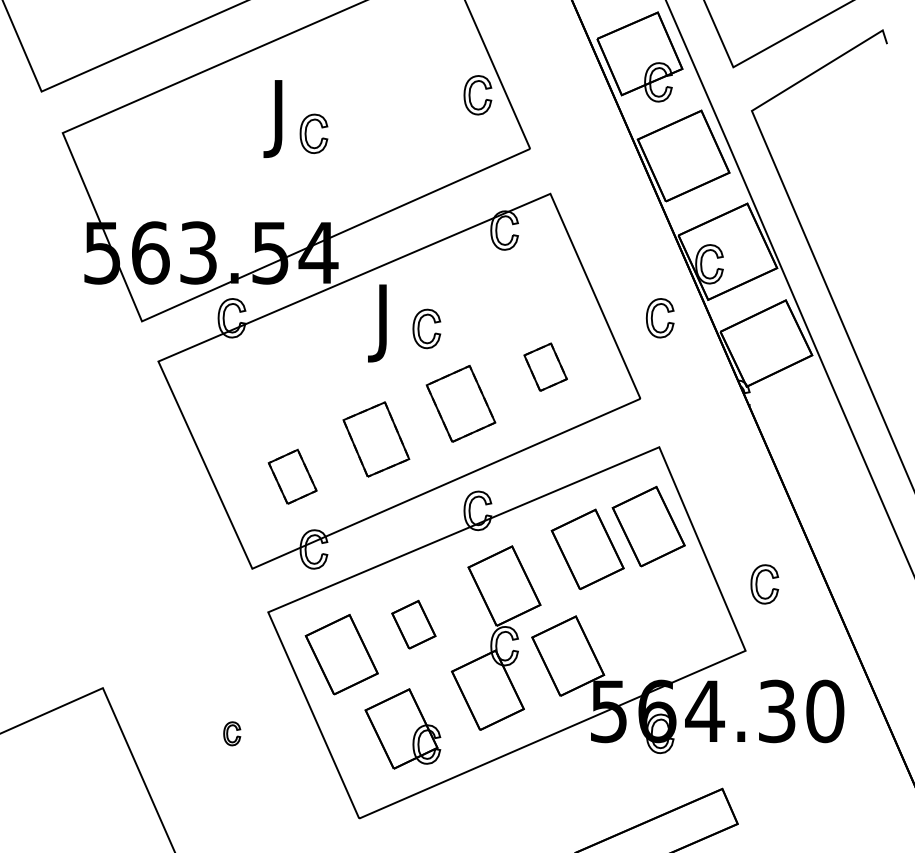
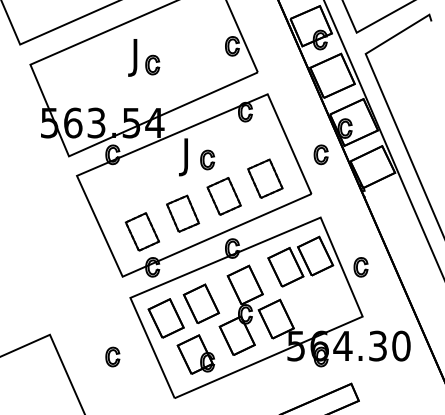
part: (545, 366) -> (265, 178), size x1.67
part: (291, 475) -> (141, 231), size x1.43
part: (763, 584) -> (360, 267), moved
part: (412, 623) -> (200, 303), size x1.67
part: (231, 732) -> (112, 356), size x1.67

